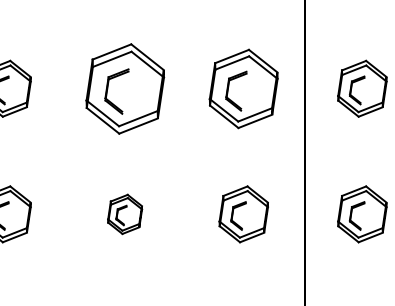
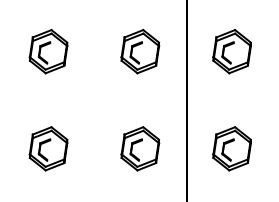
part: (124, 88) -> (48, 51), size x0.62
part: (243, 88) -> (140, 51), size x0.71
part: (124, 214) -> (48, 148), size x1.43

